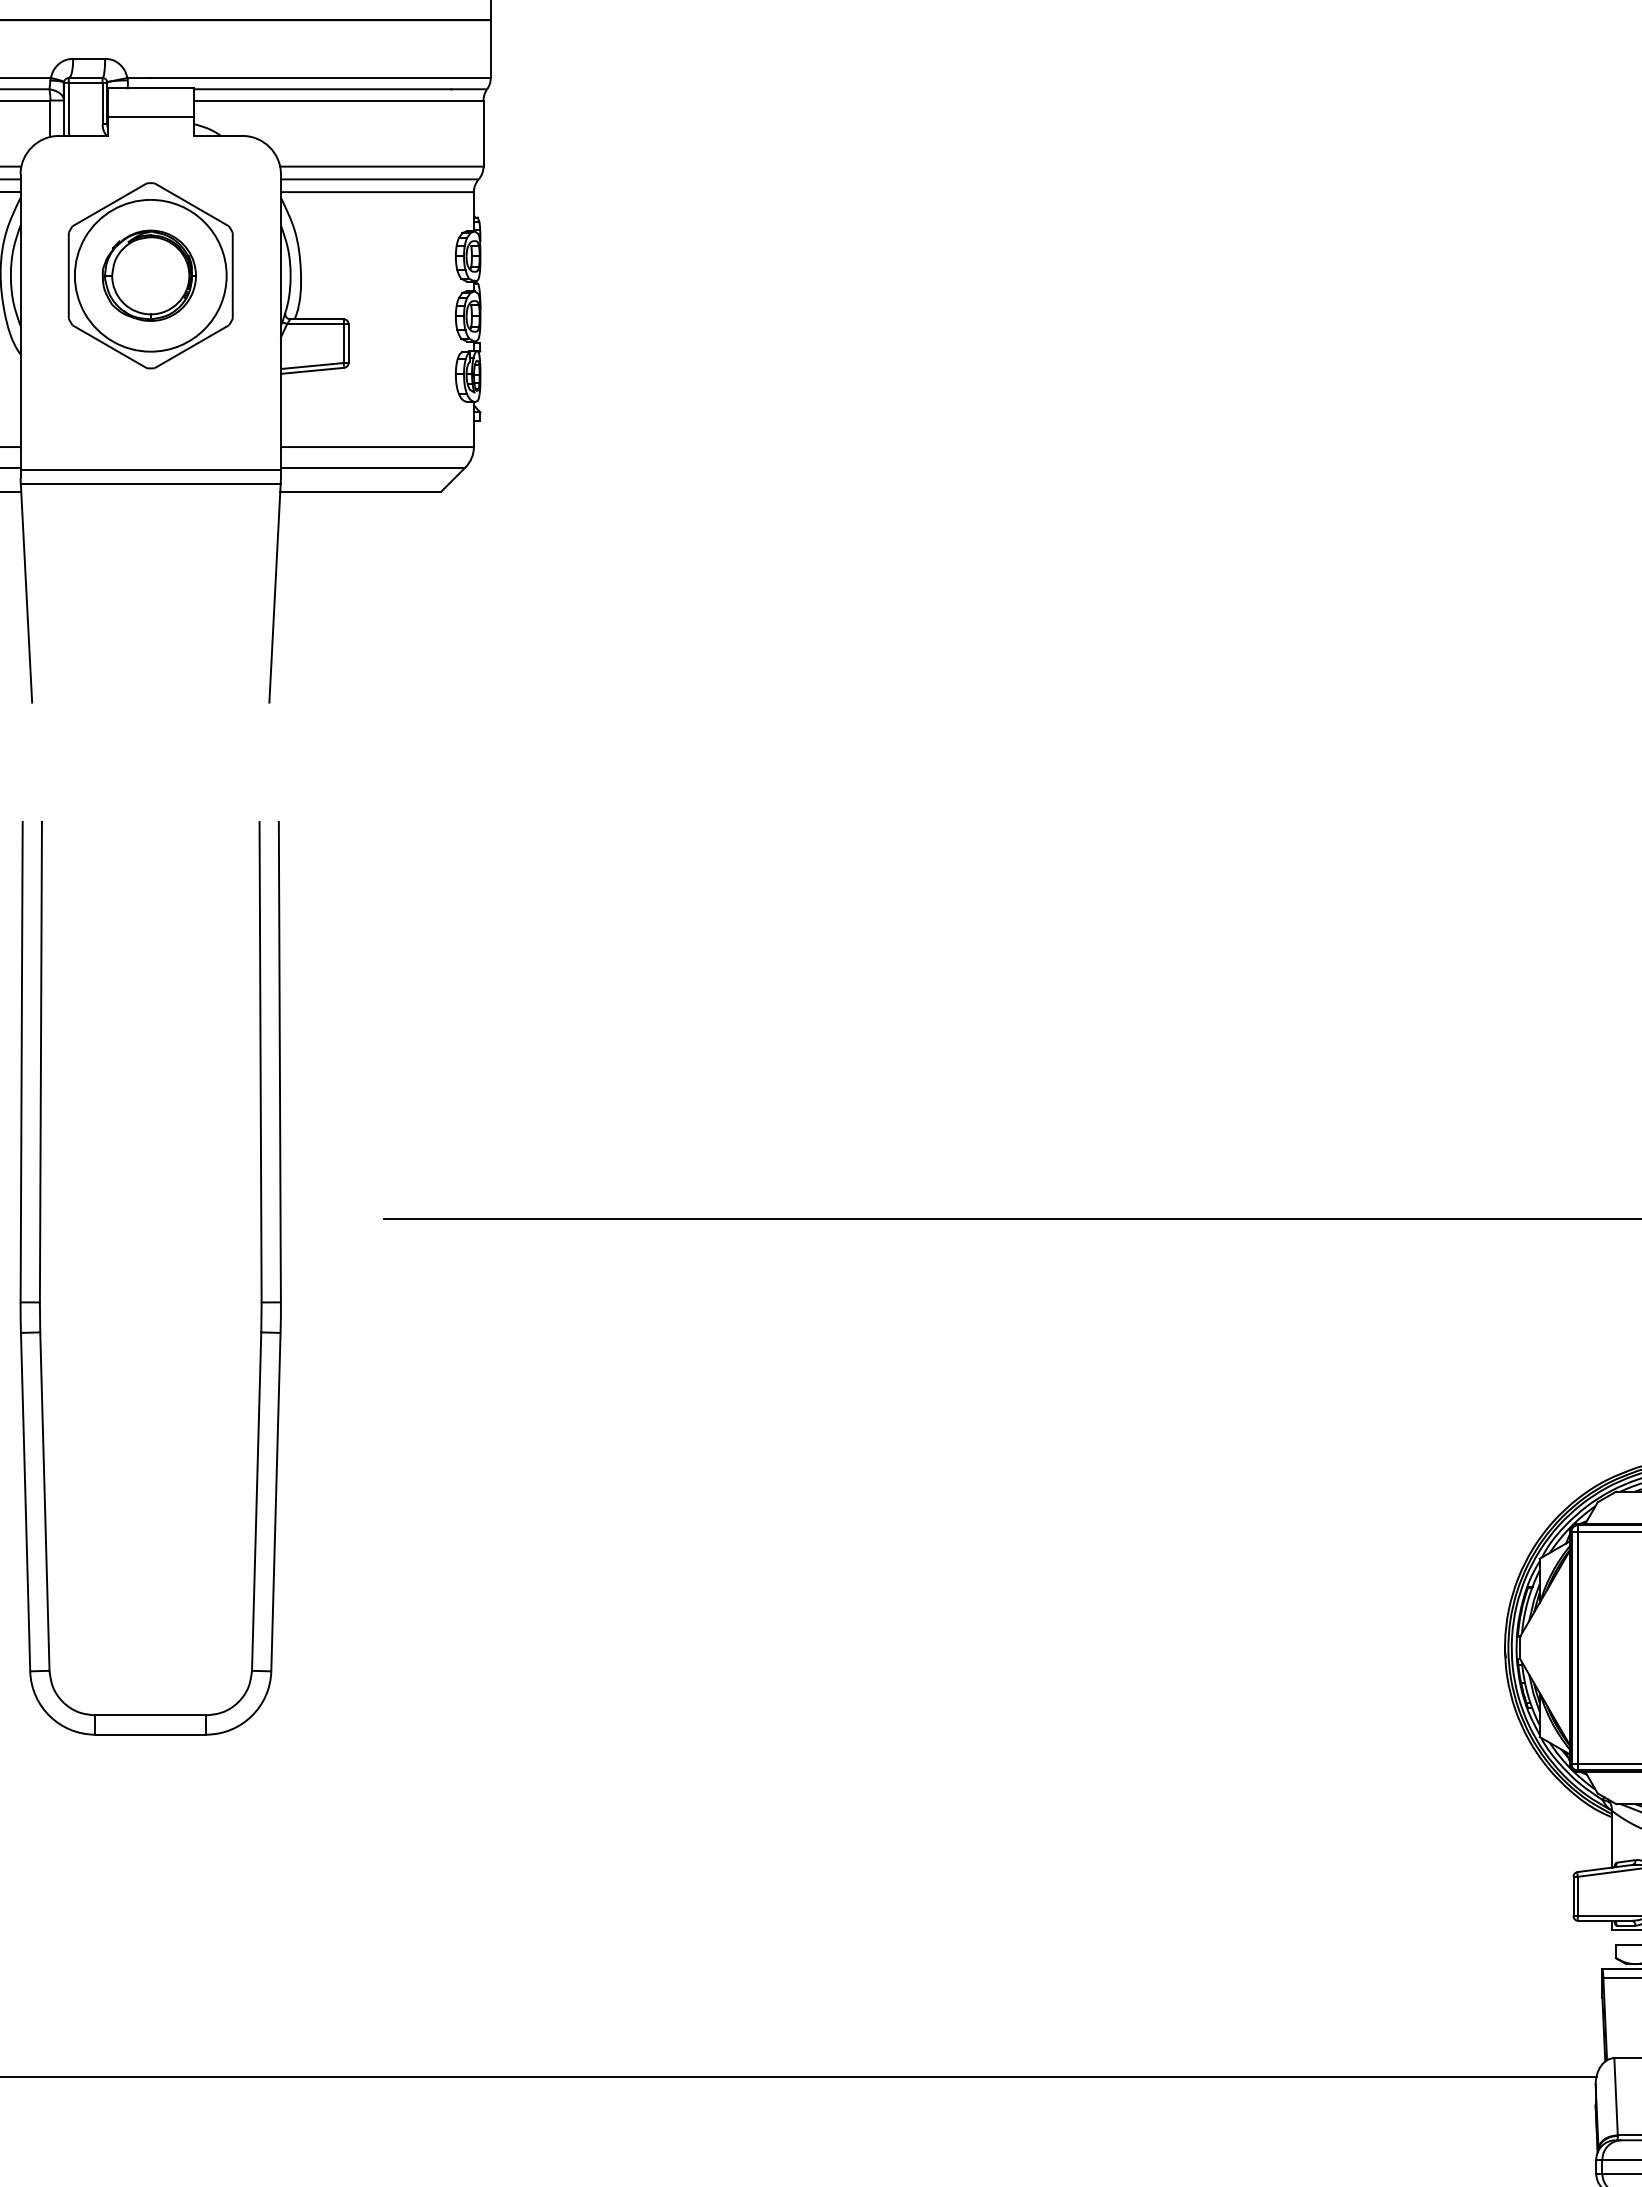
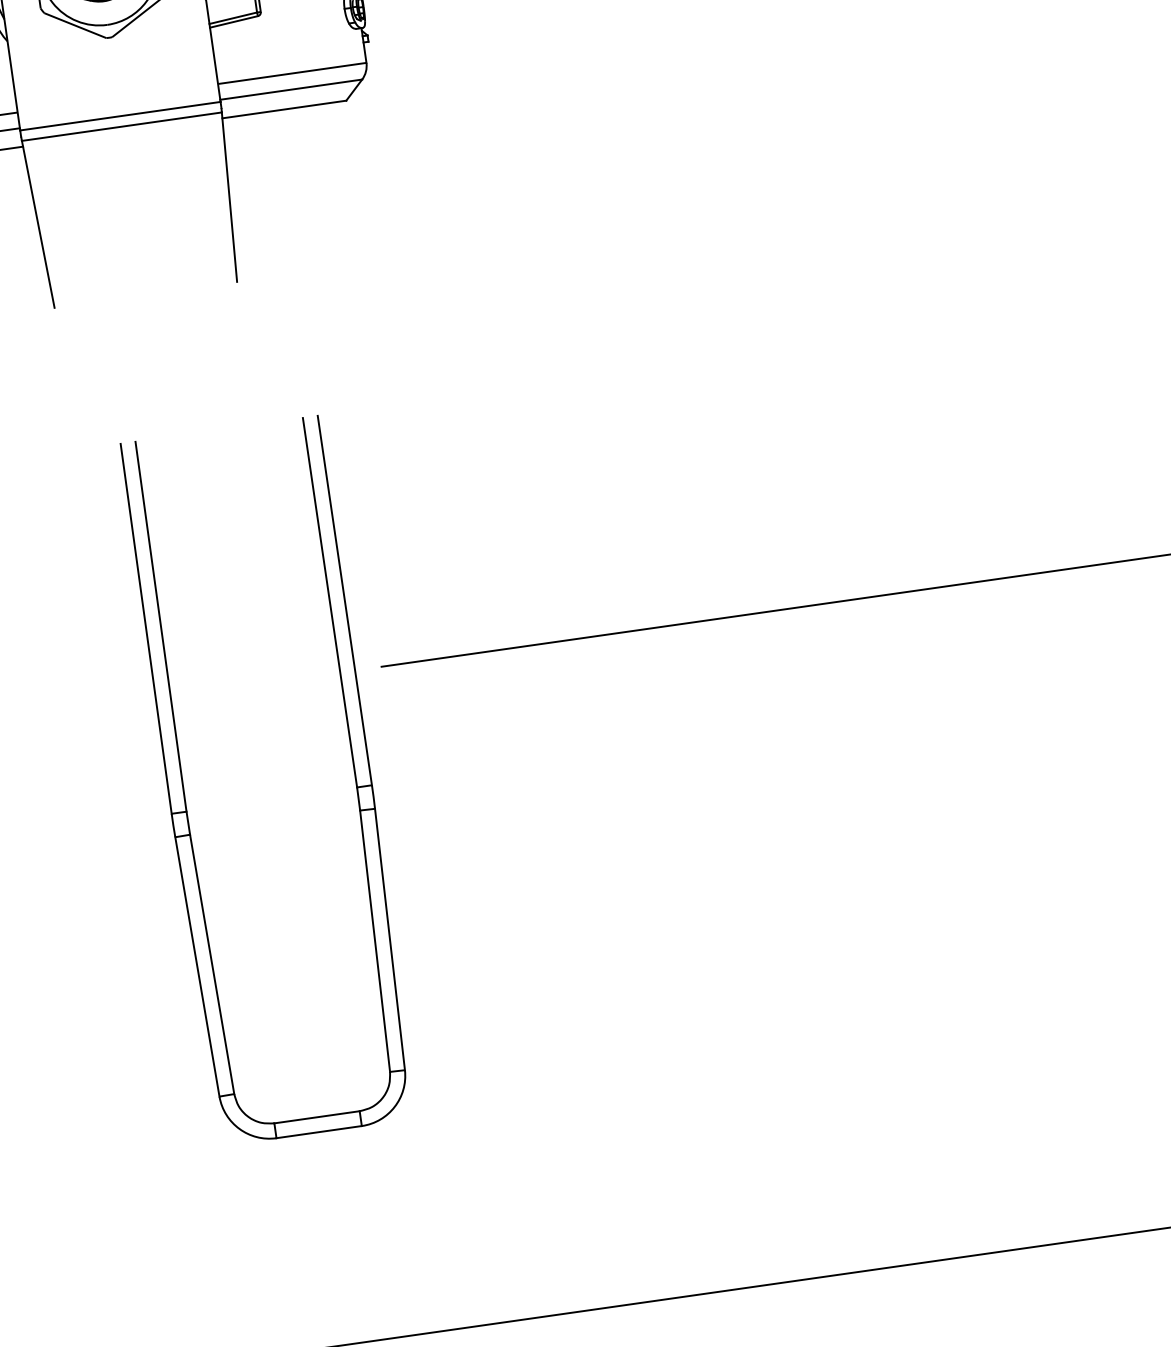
part: (40, 1278) -> (184, 793), moved

